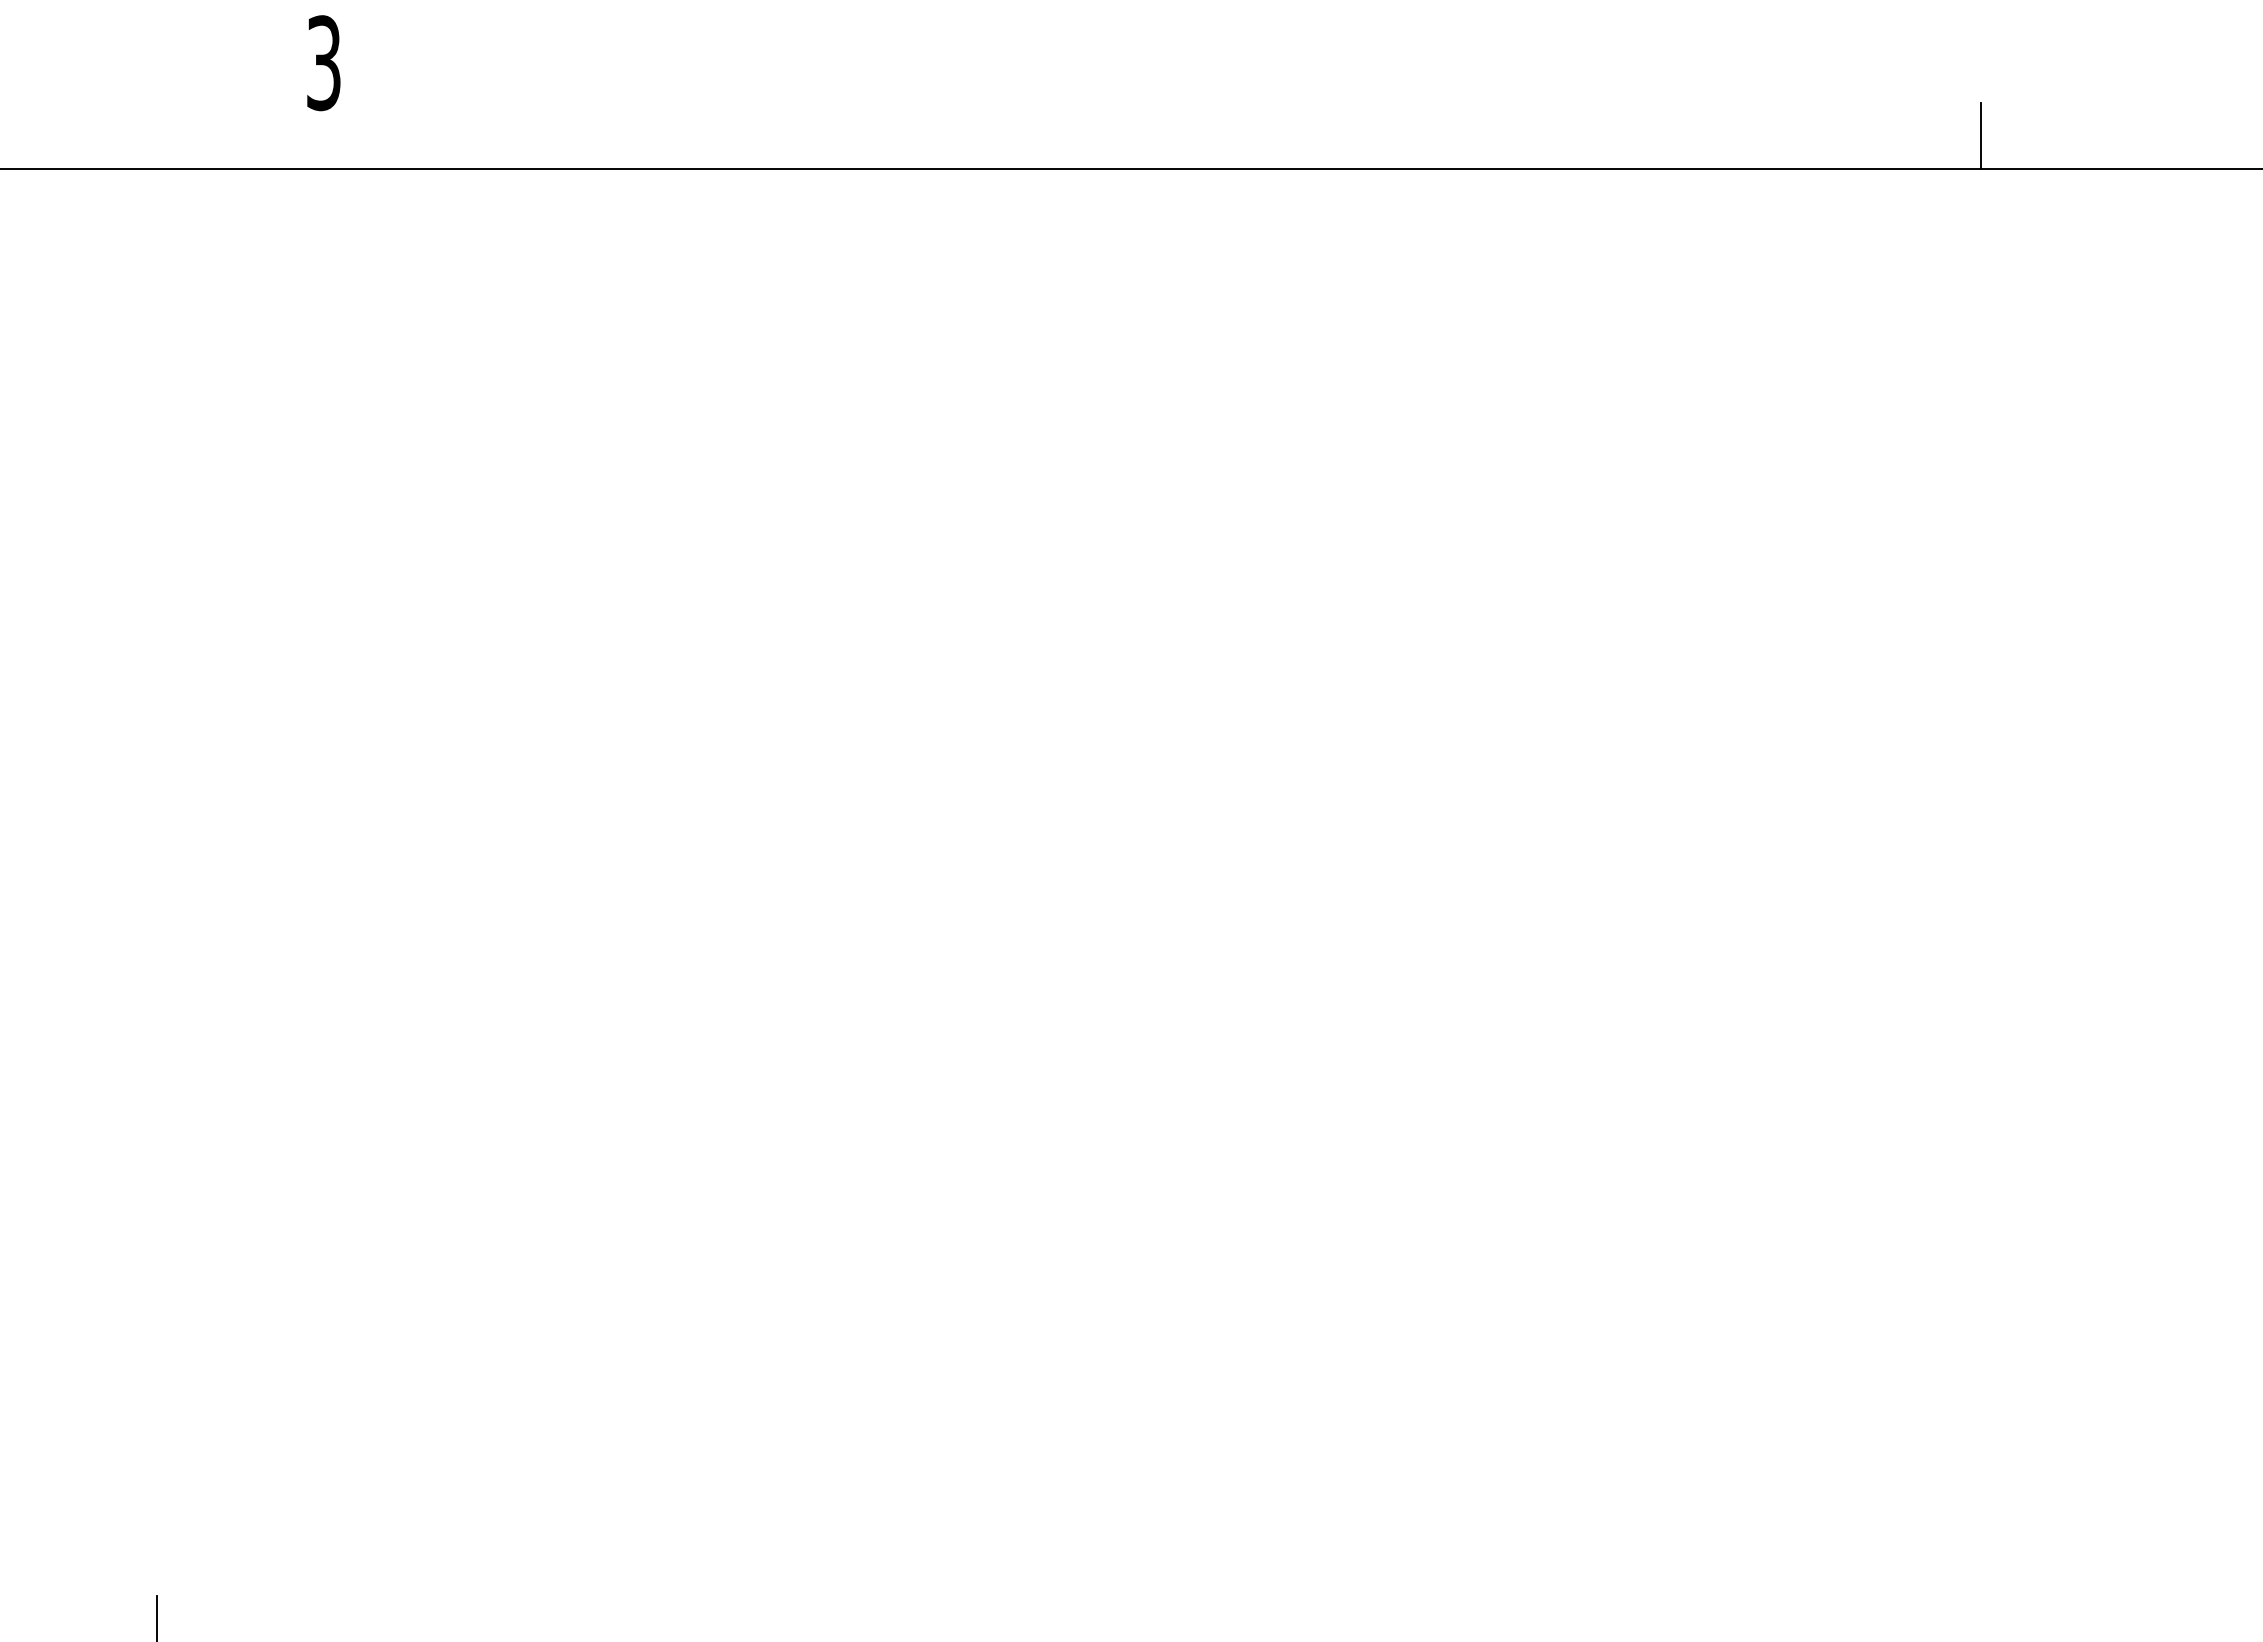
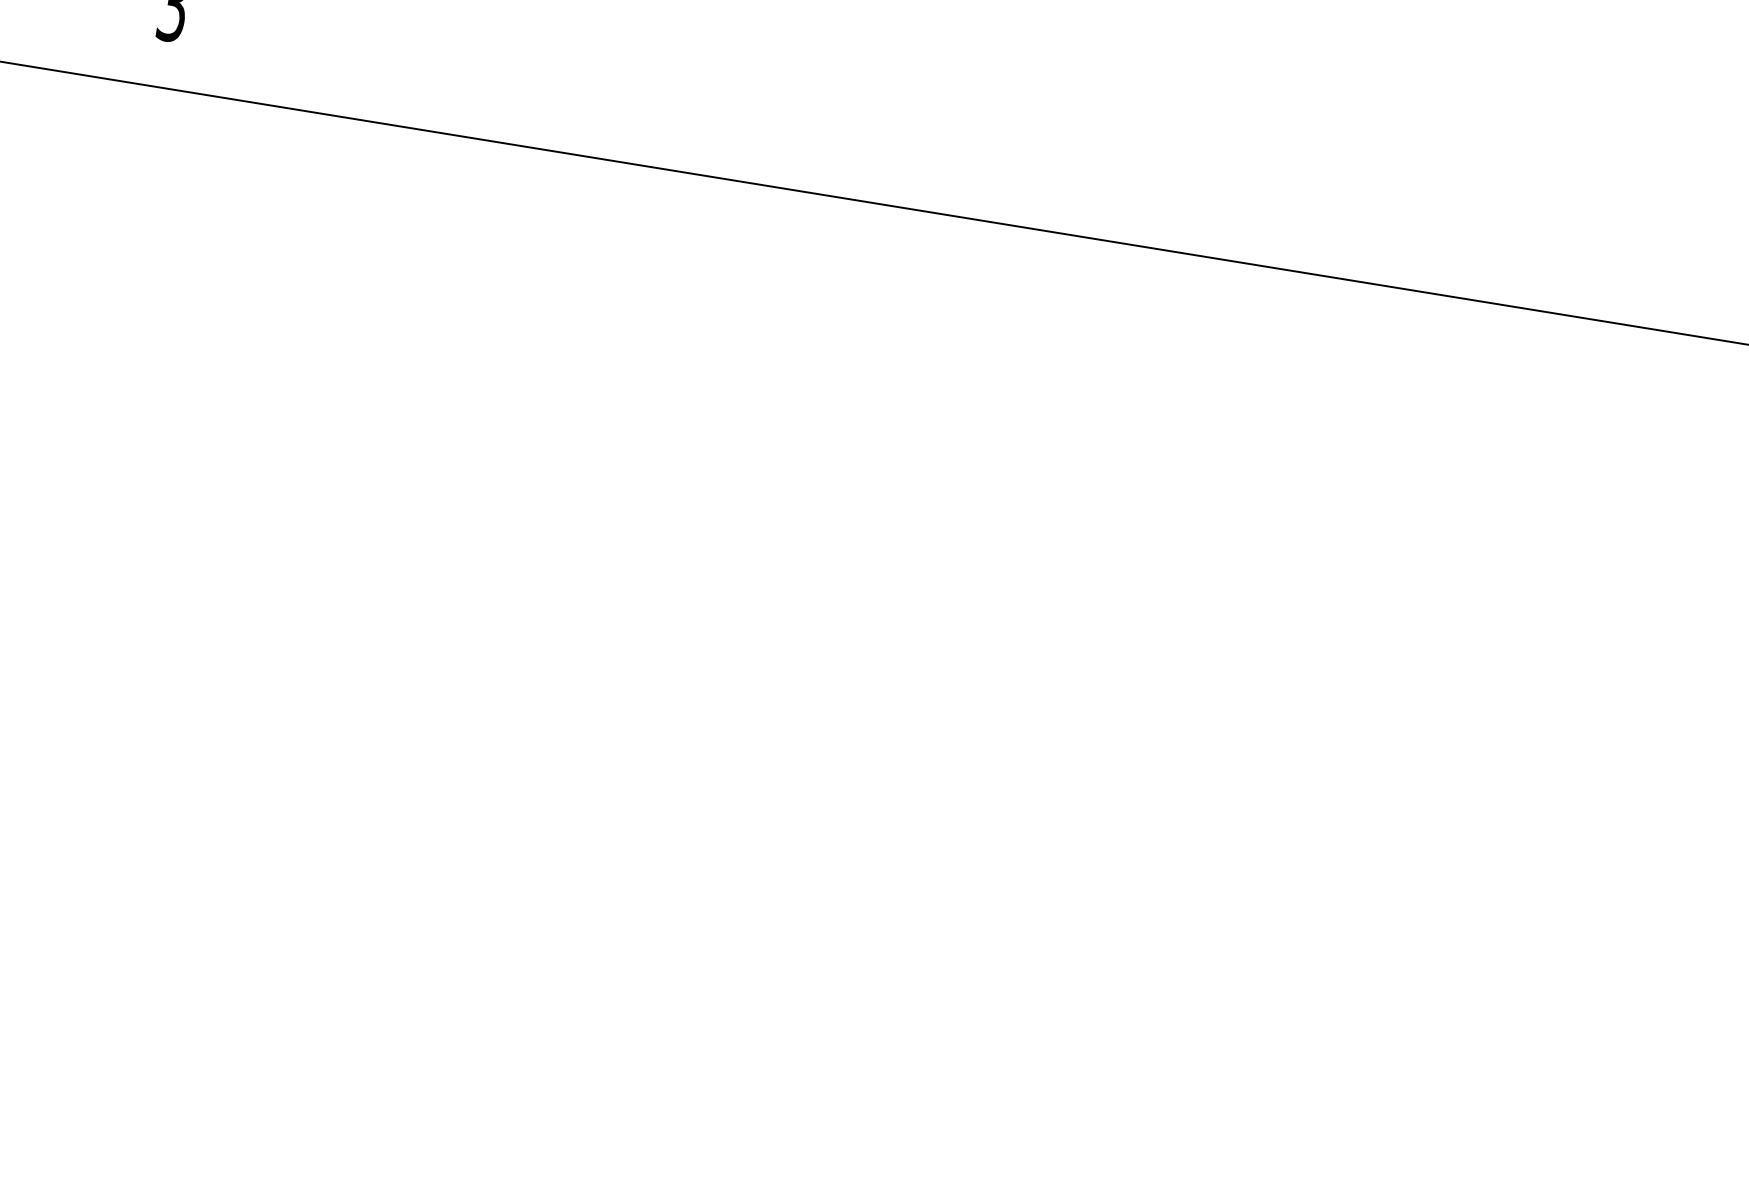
line: (1981, 135) -> (1458, 270), removed

